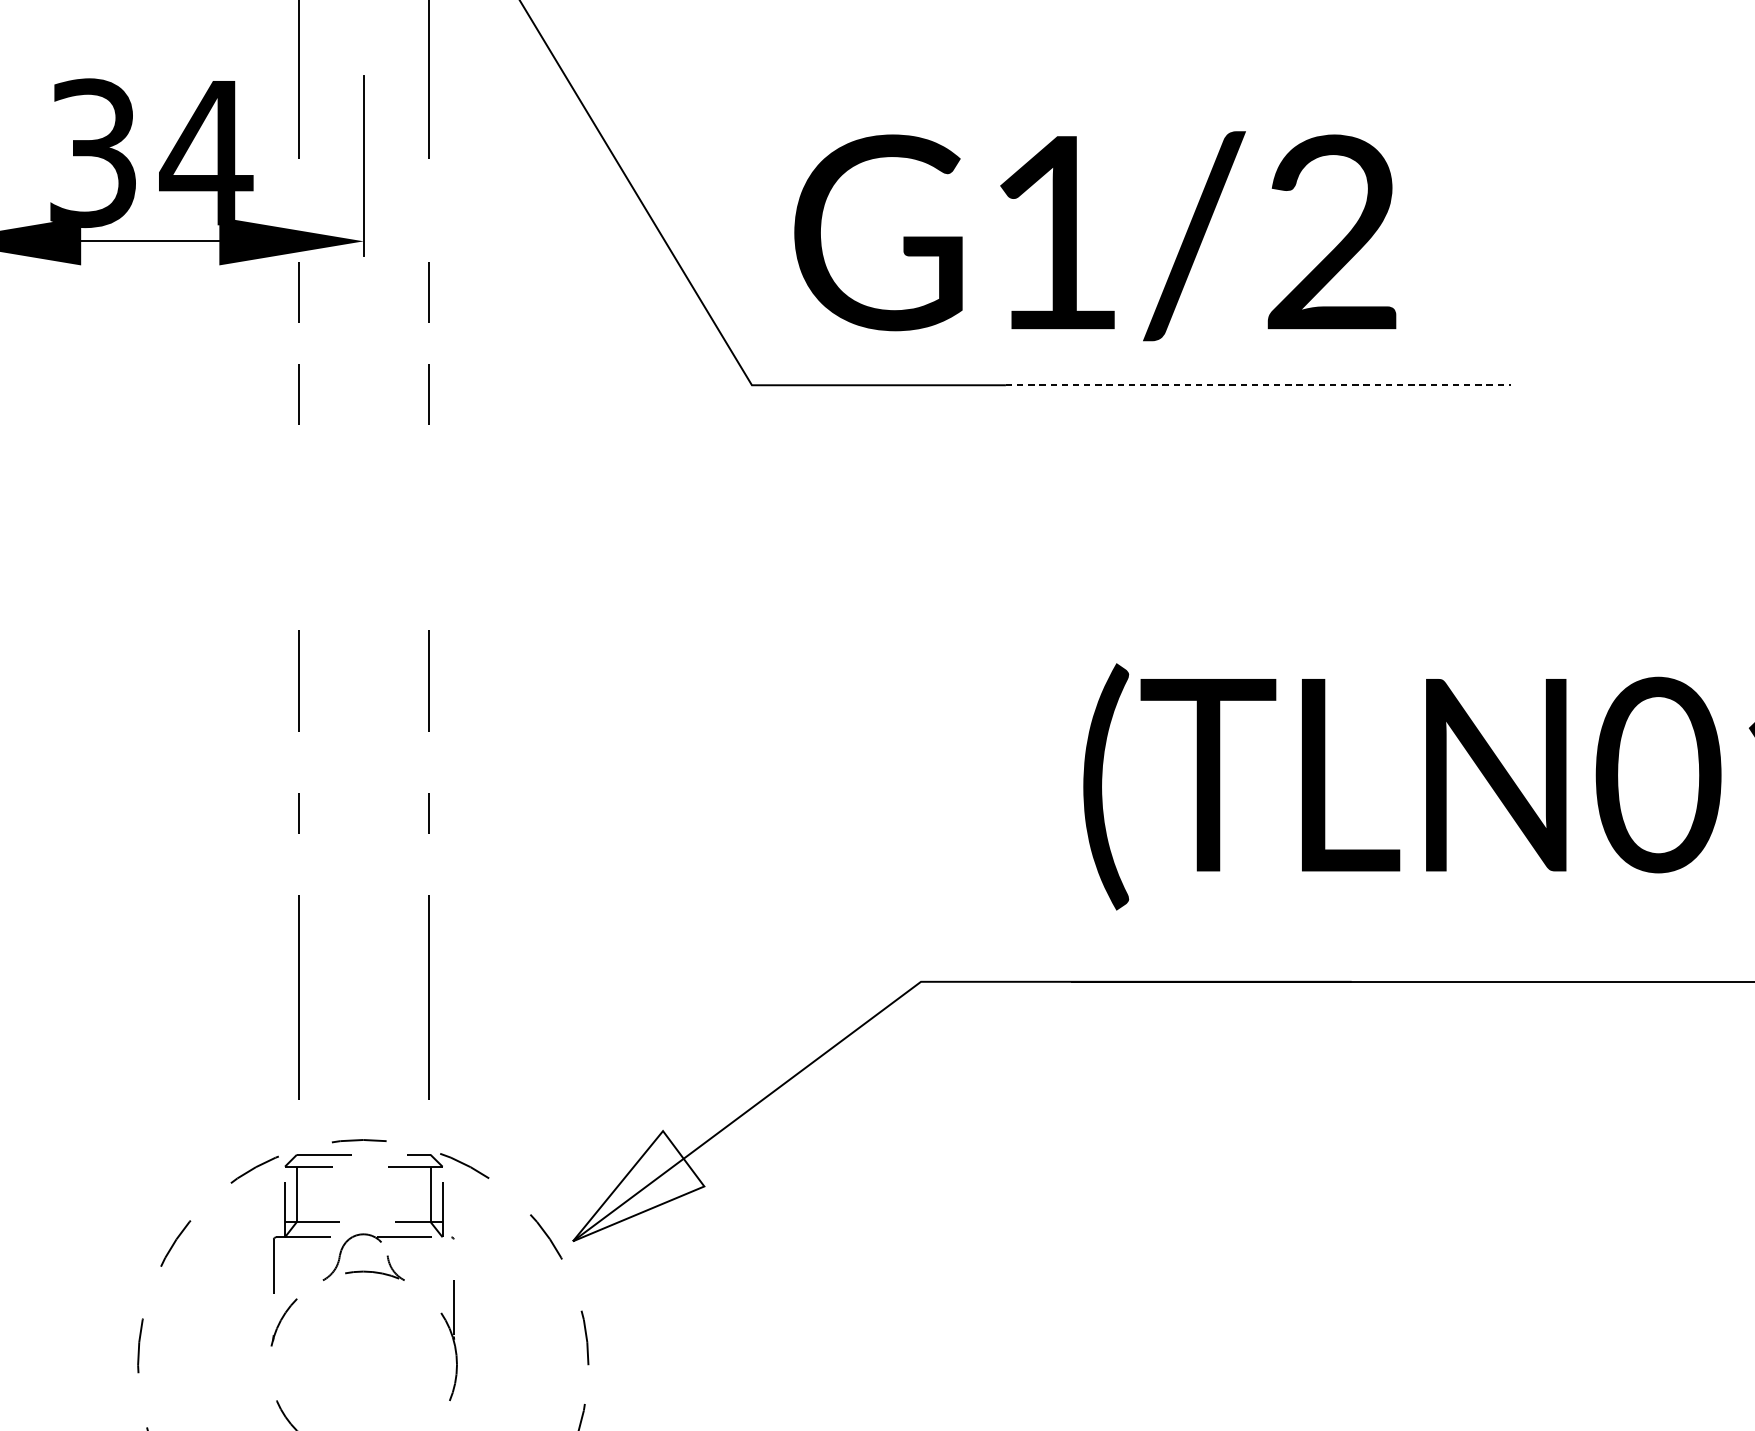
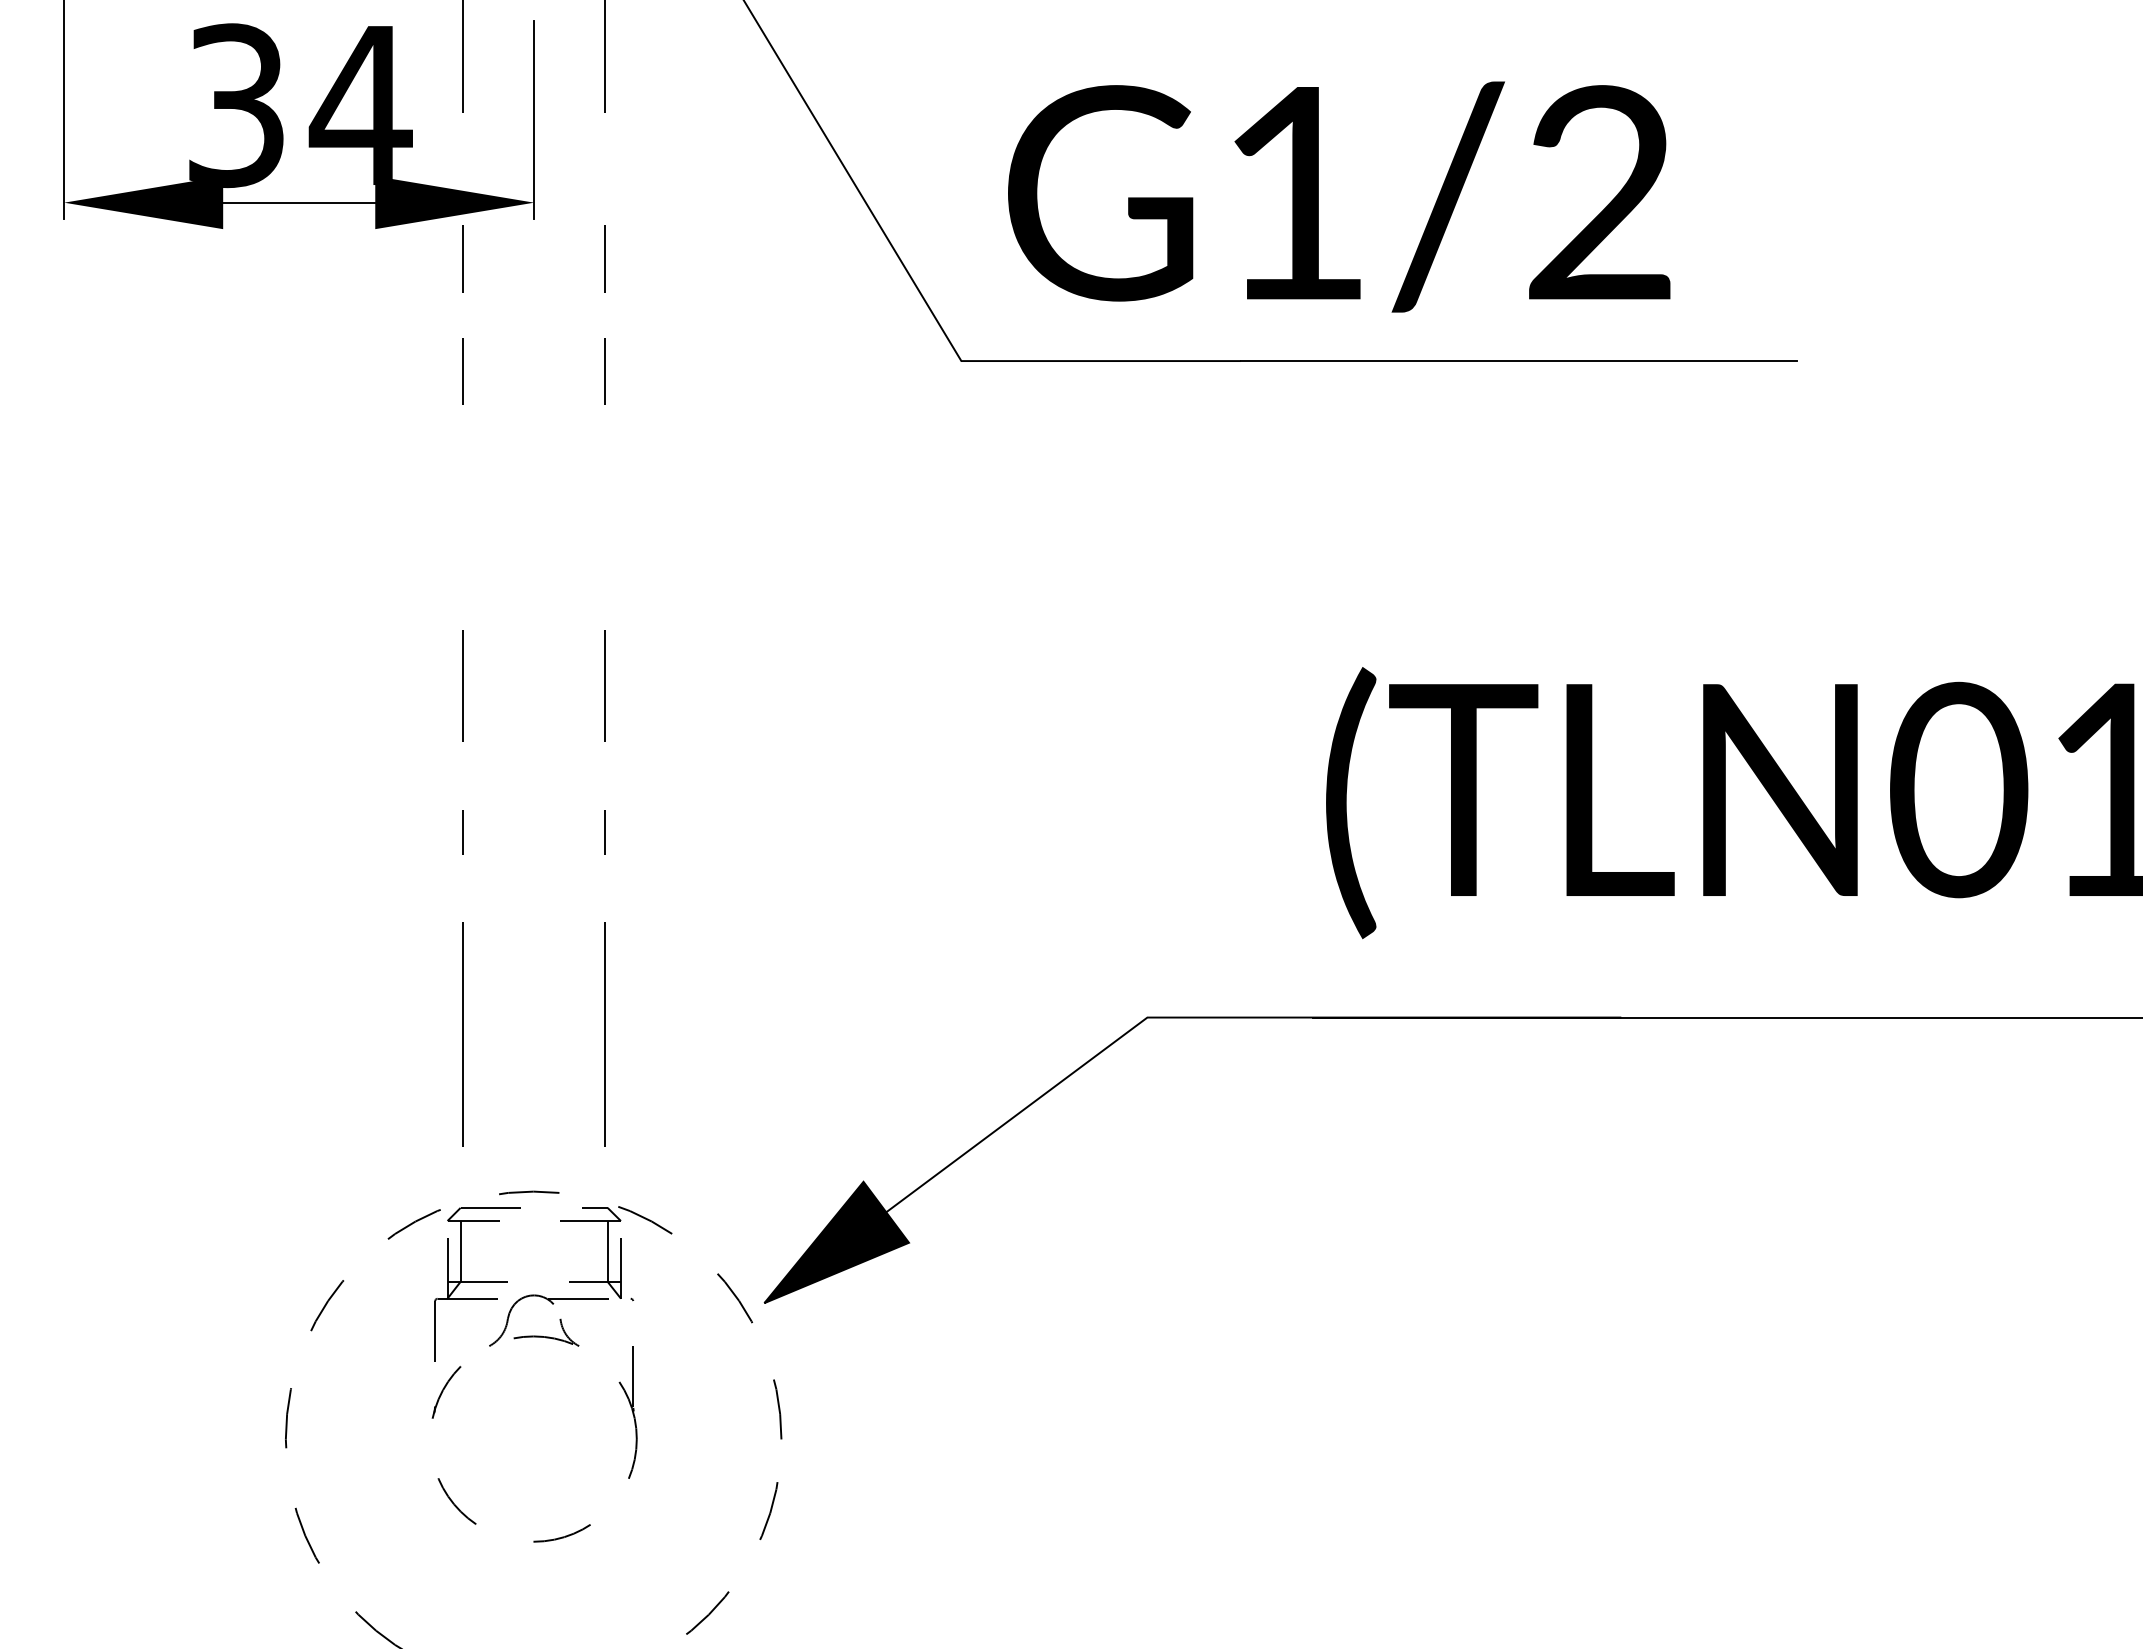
line: (1258, 385) -> (1518, 361), dashed -> solid
fill: (638, 1186) -> (836, 1242), added

